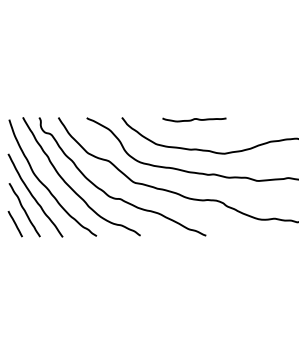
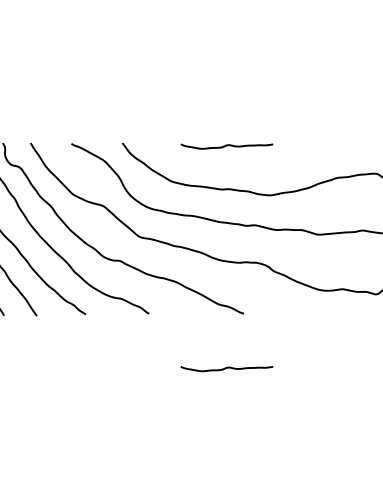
curve: (194, 273) -> (227, 368), added

